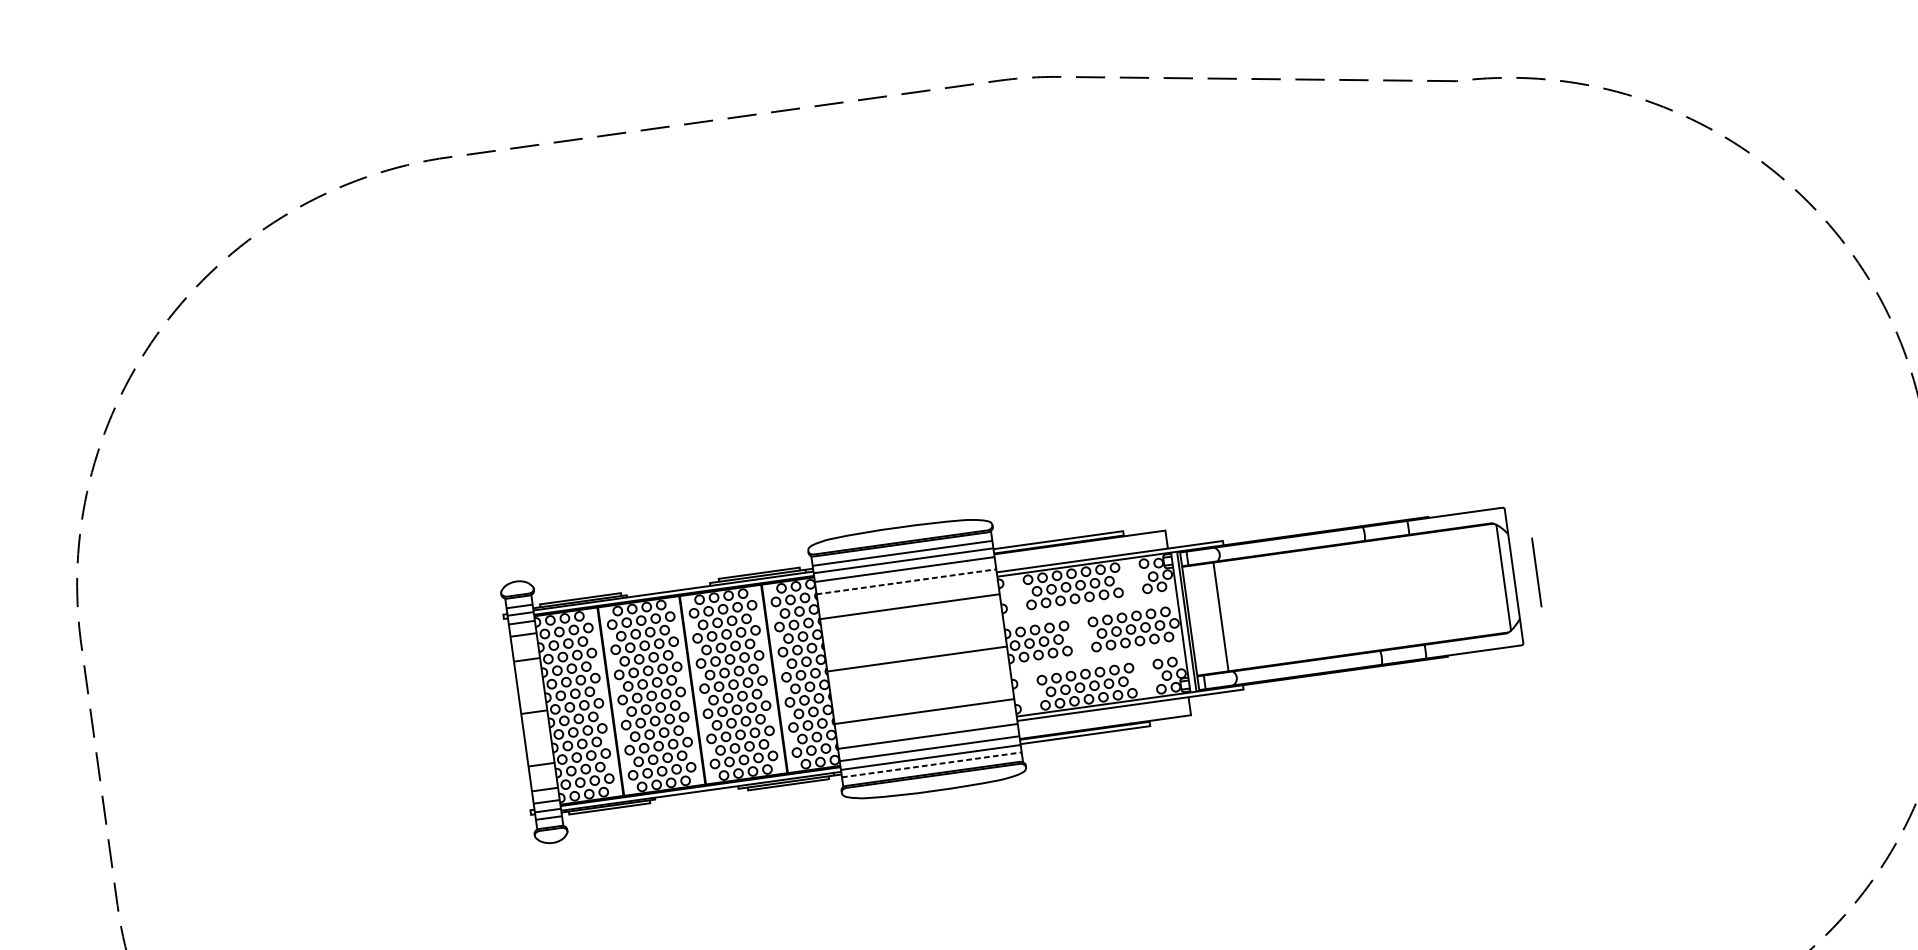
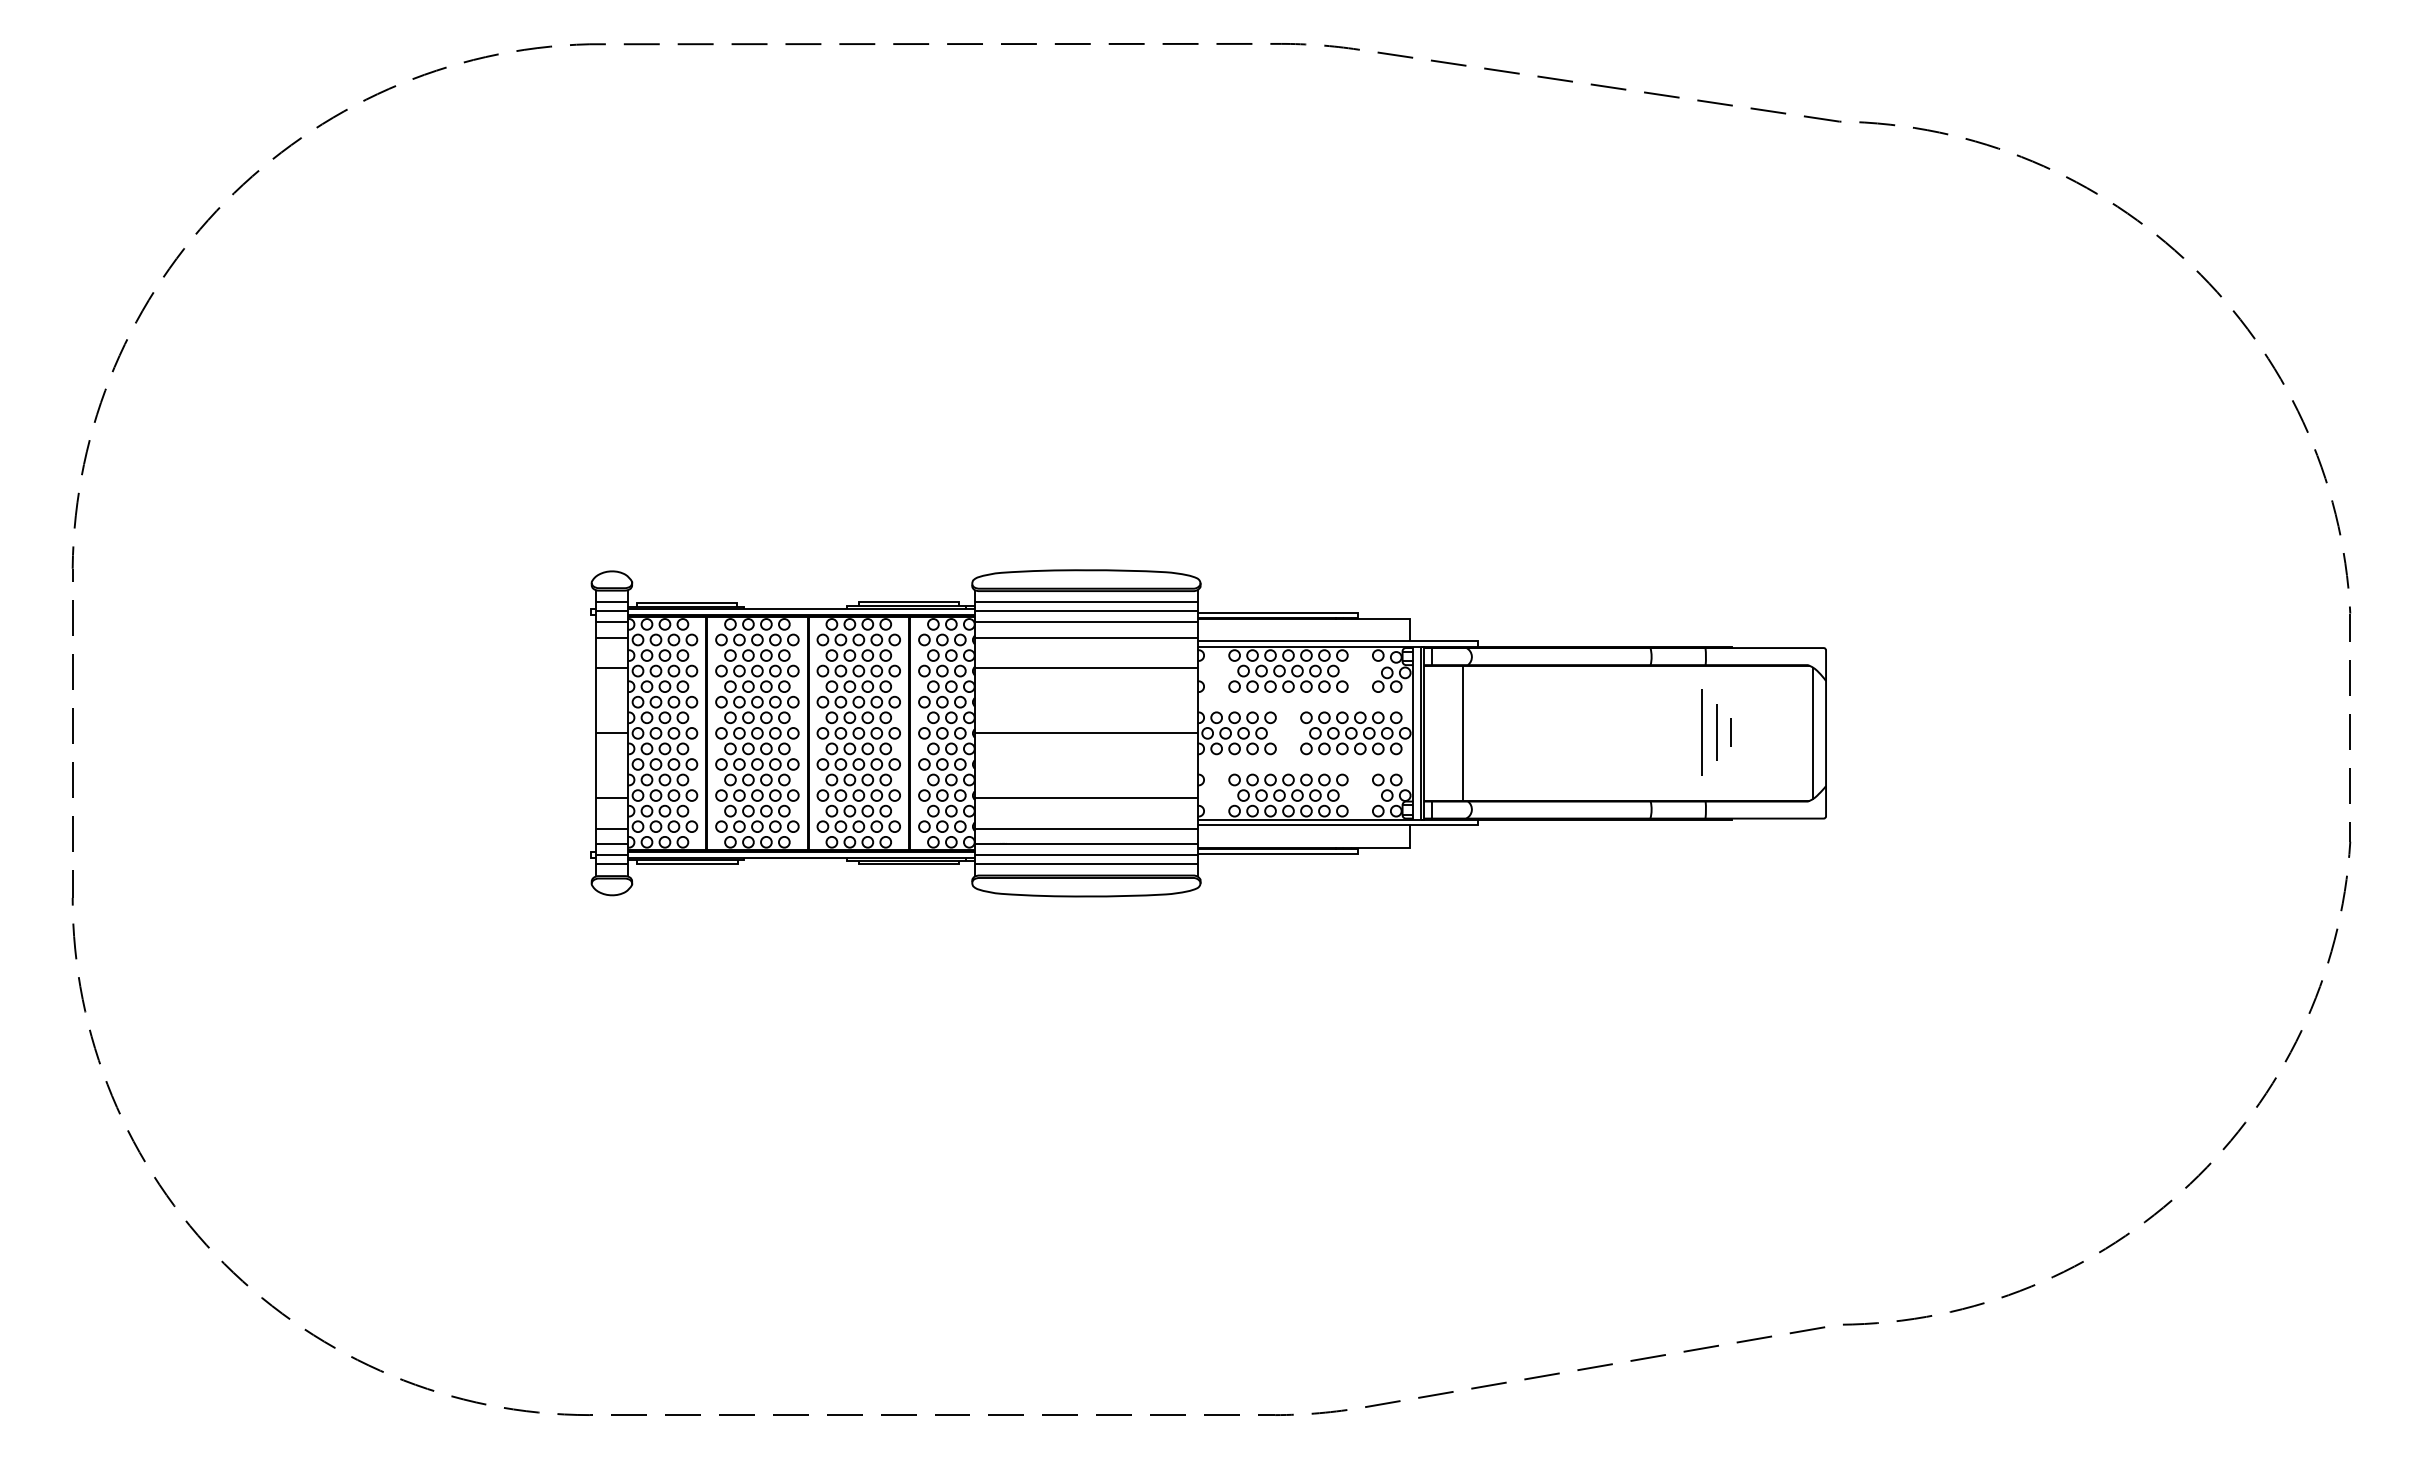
line: (1536, 572) -> (1701, 732), moved
line: (906, 581) -> (1086, 637), dashed -> solid
line: (1436, 586) -> (1730, 732), added
line: (1425, 587) -> (1716, 732), added
line: (931, 764) -> (1086, 864), dashed -> solid

